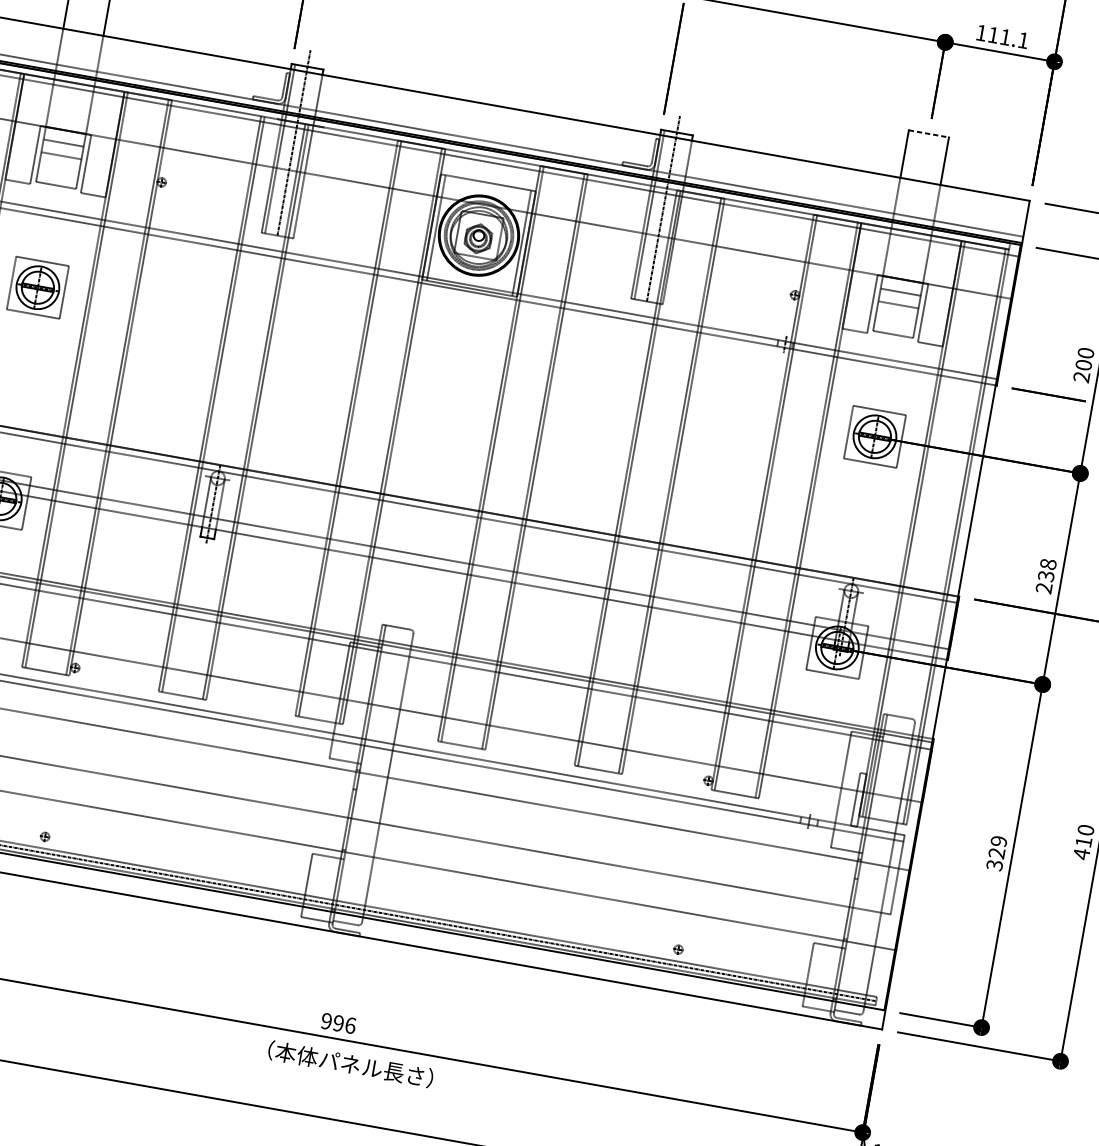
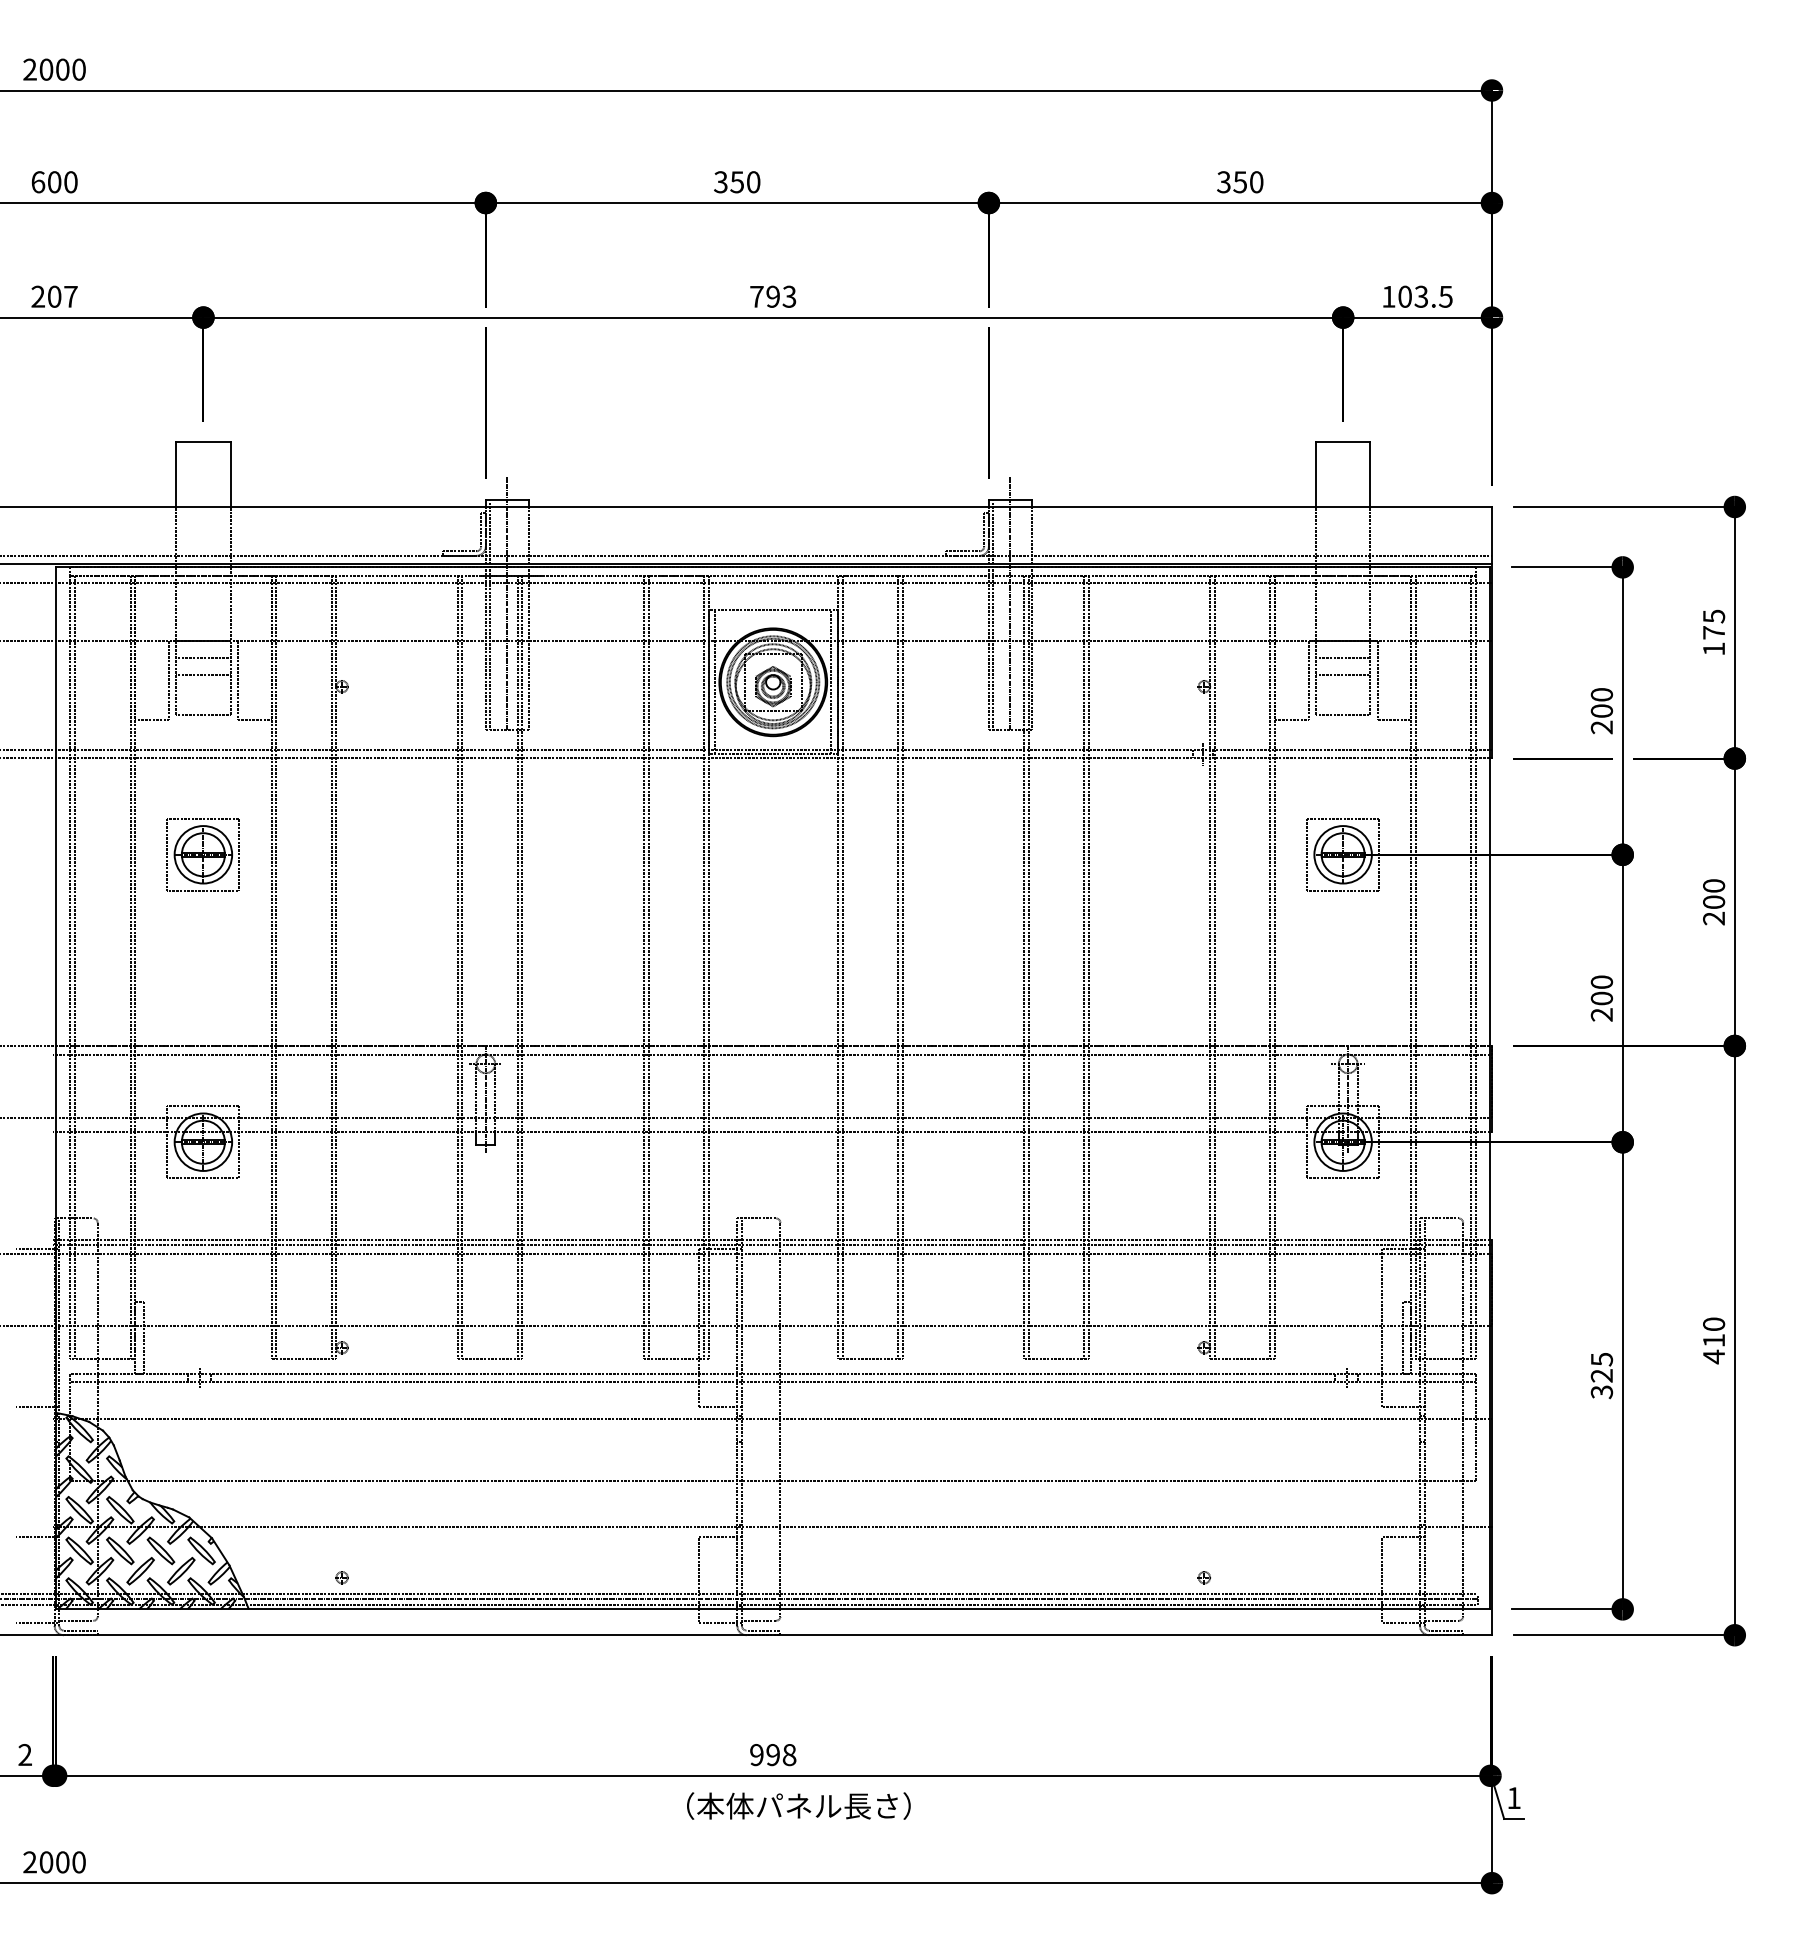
text: (1008, 37) -> (1425, 296), 111.1 -> 103.5
line: (929, 134) -> (1343, 442), dashed -> solid
text: (1046, 570) -> (1601, 990), 238 -> 200
text: (998, 841) -> (1601, 1359), 329 -> 325
text: (350, 1025) -> (789, 1755), 996 -> 998

